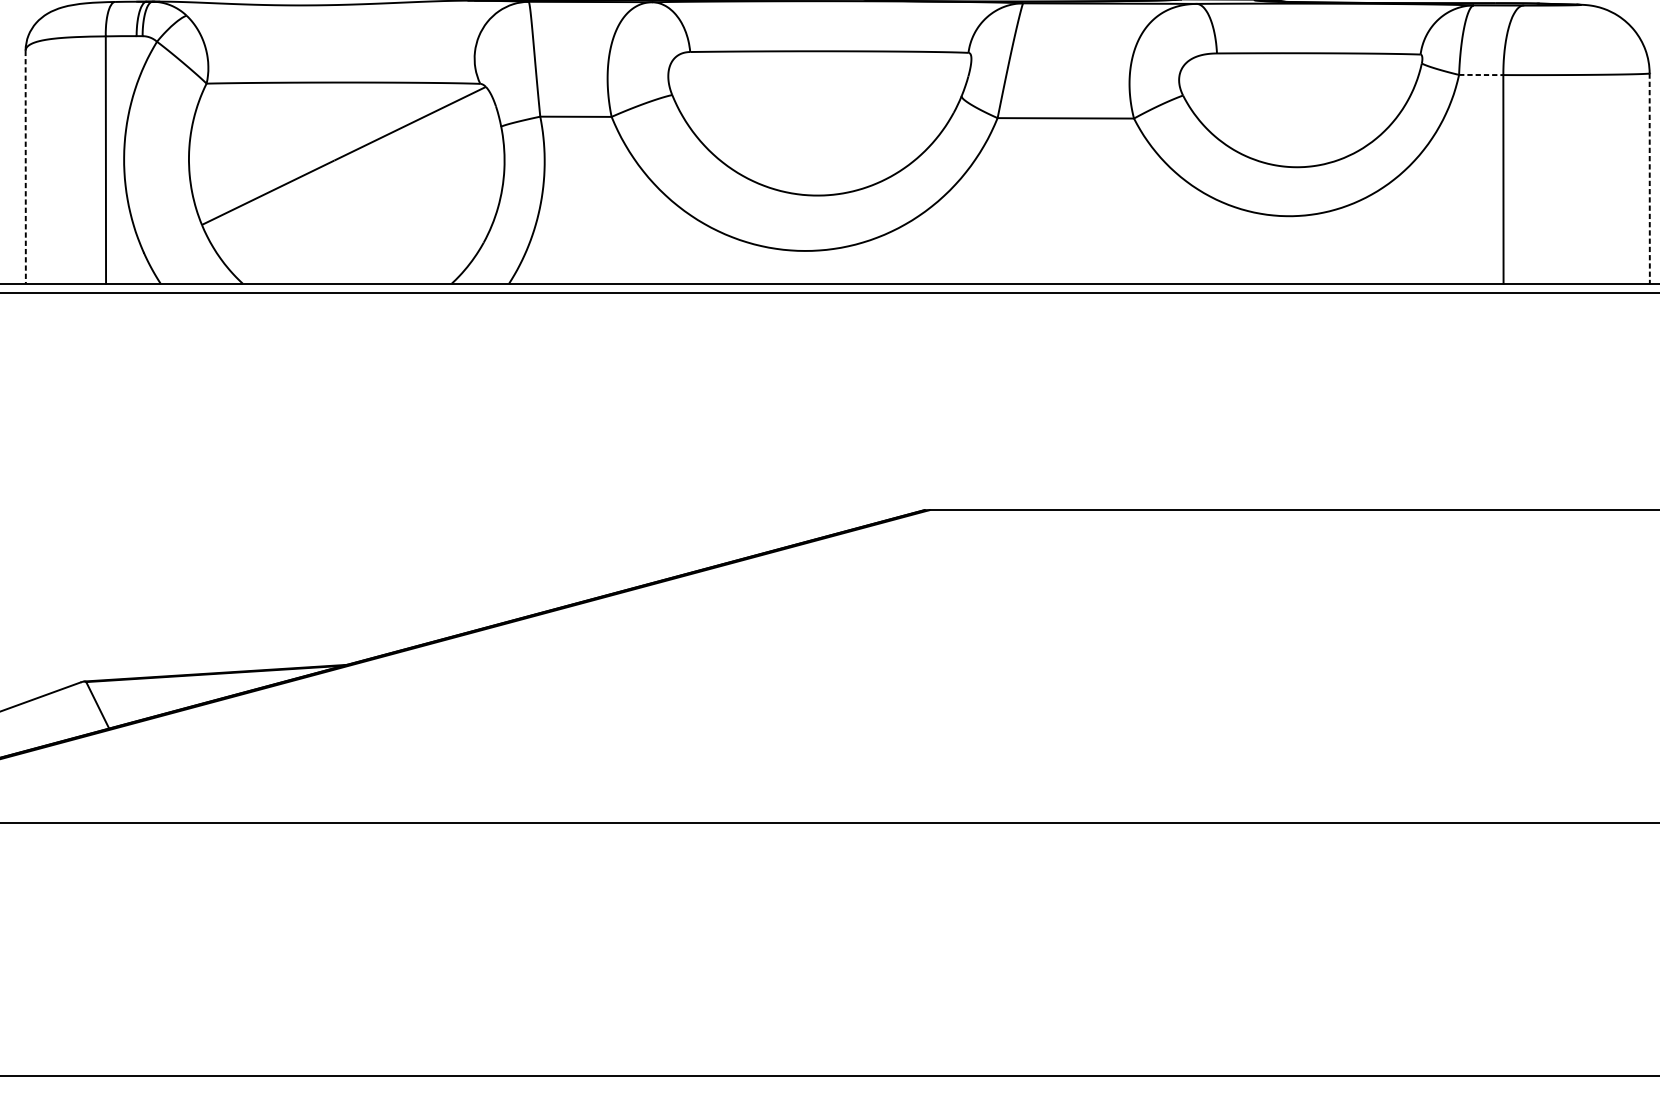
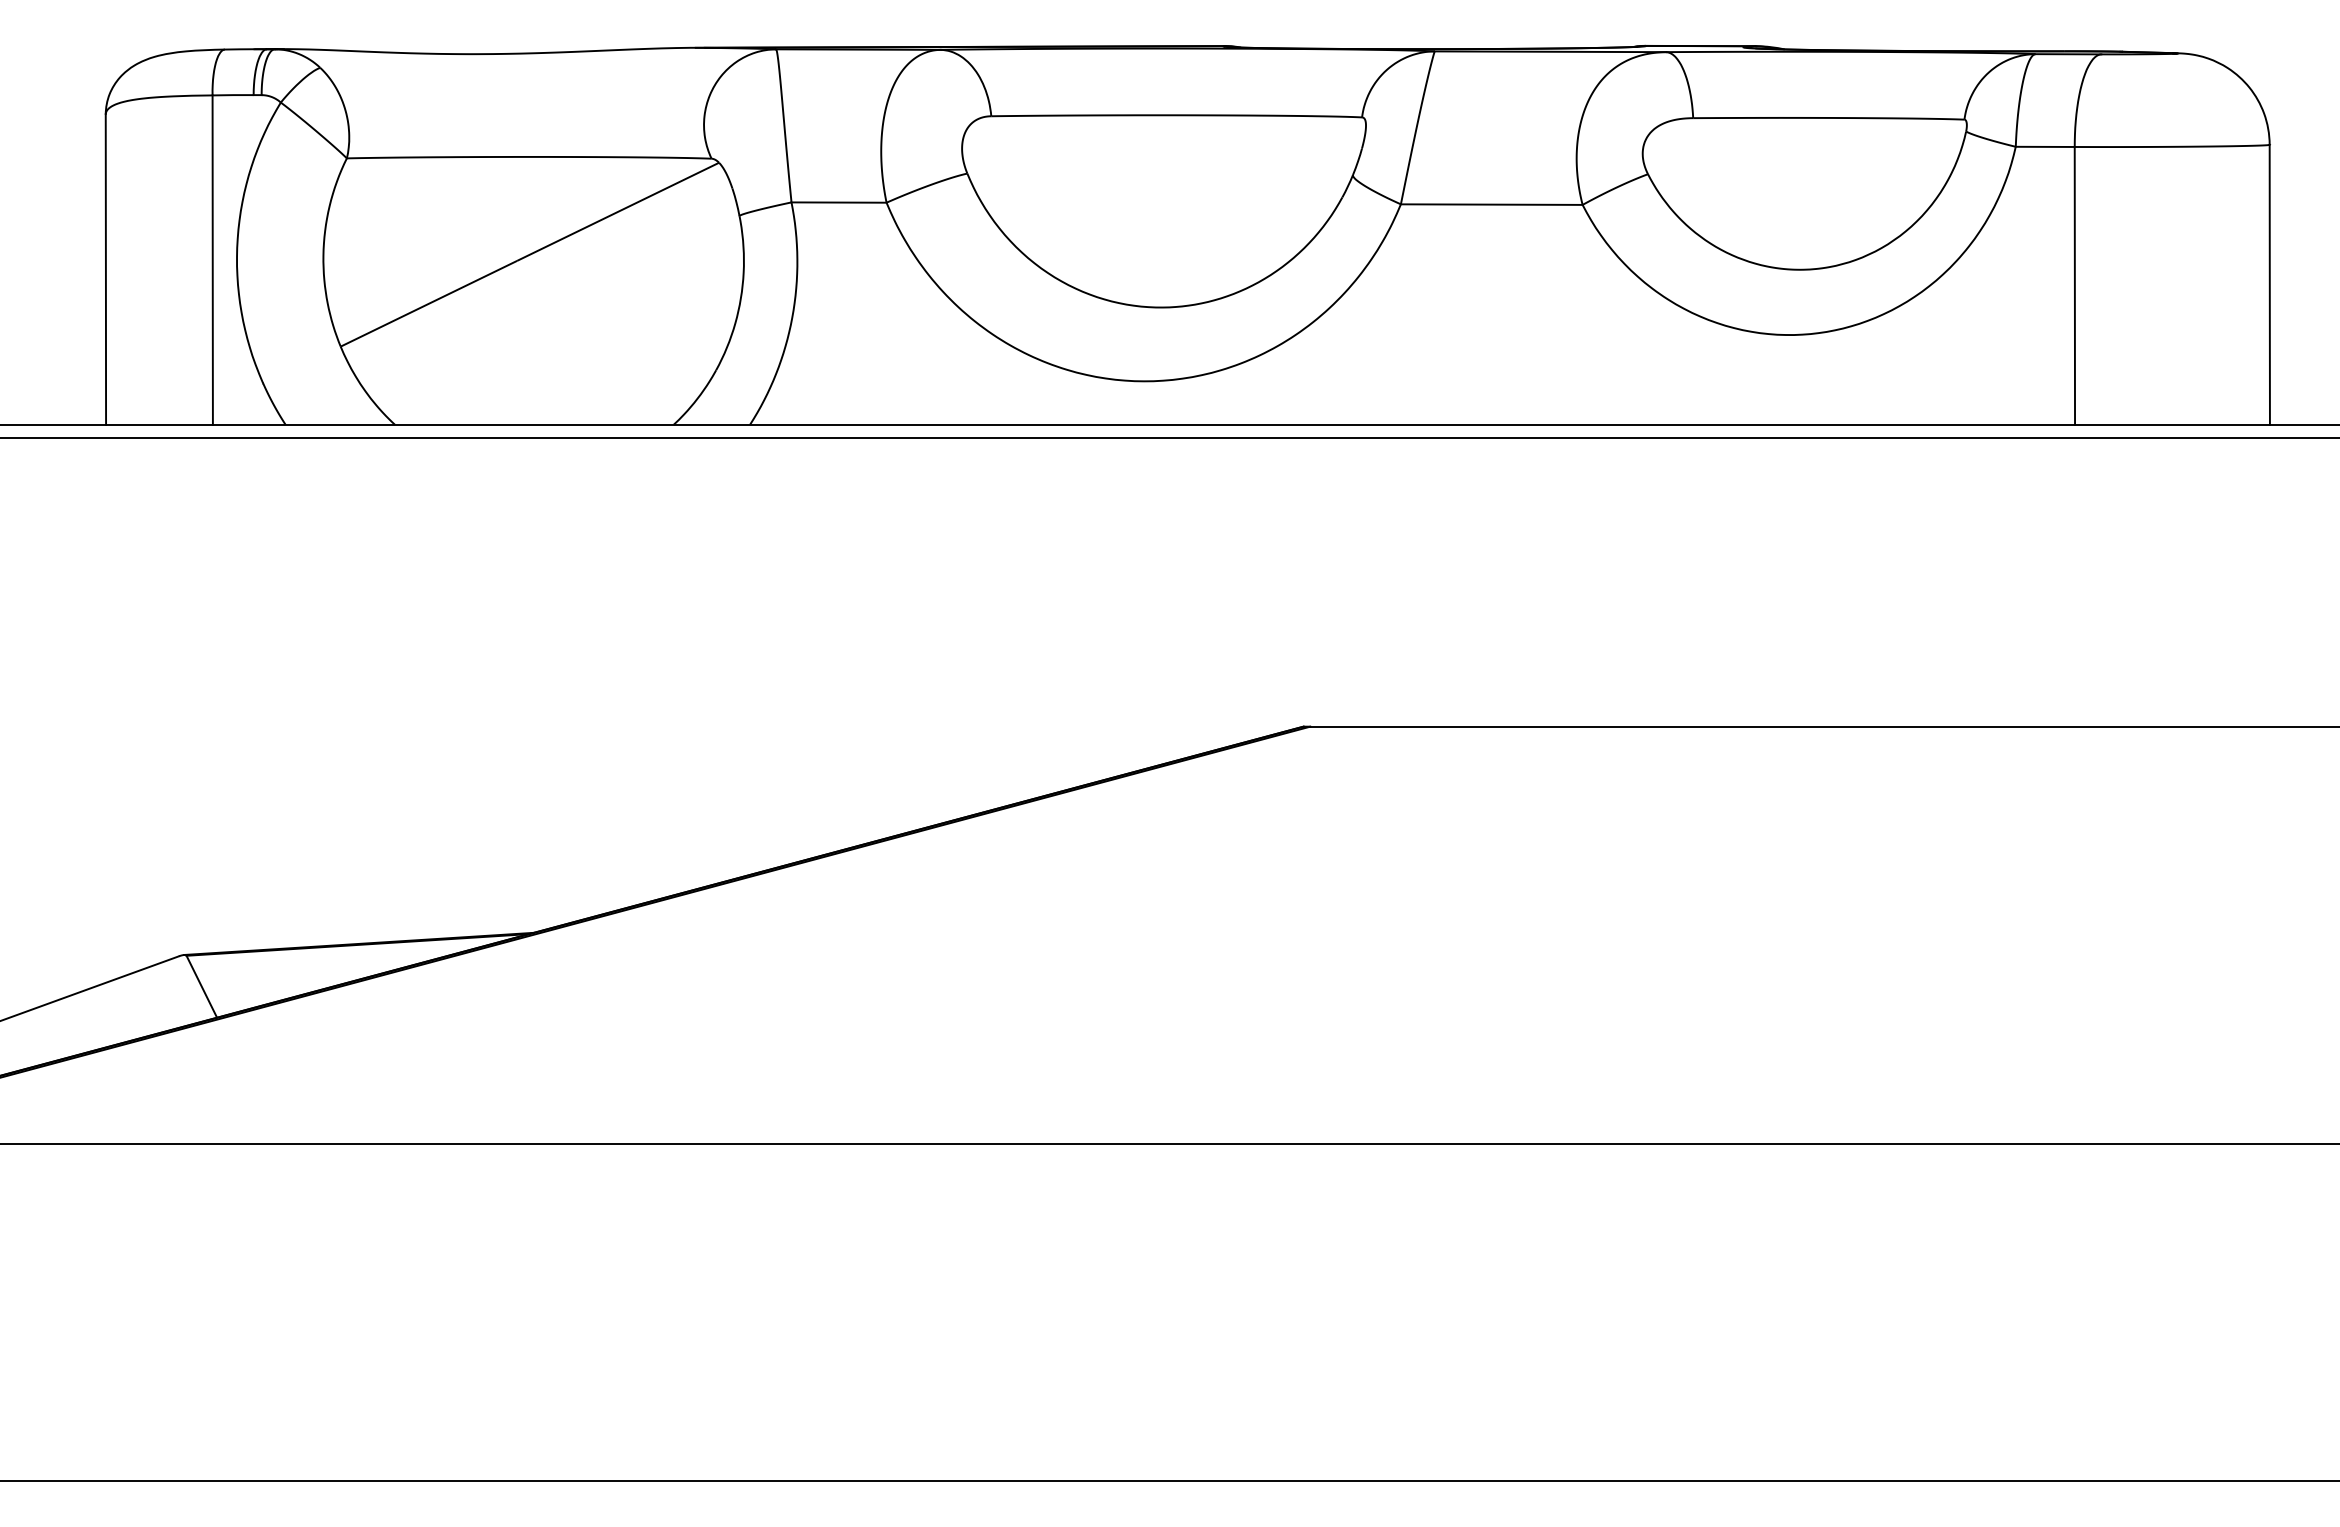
line: (1481, 74) -> (2045, 146), dashed -> solid
line: (25, 167) -> (105, 270), dashed -> solid
line: (1649, 179) -> (2269, 285), dashed -> solid

